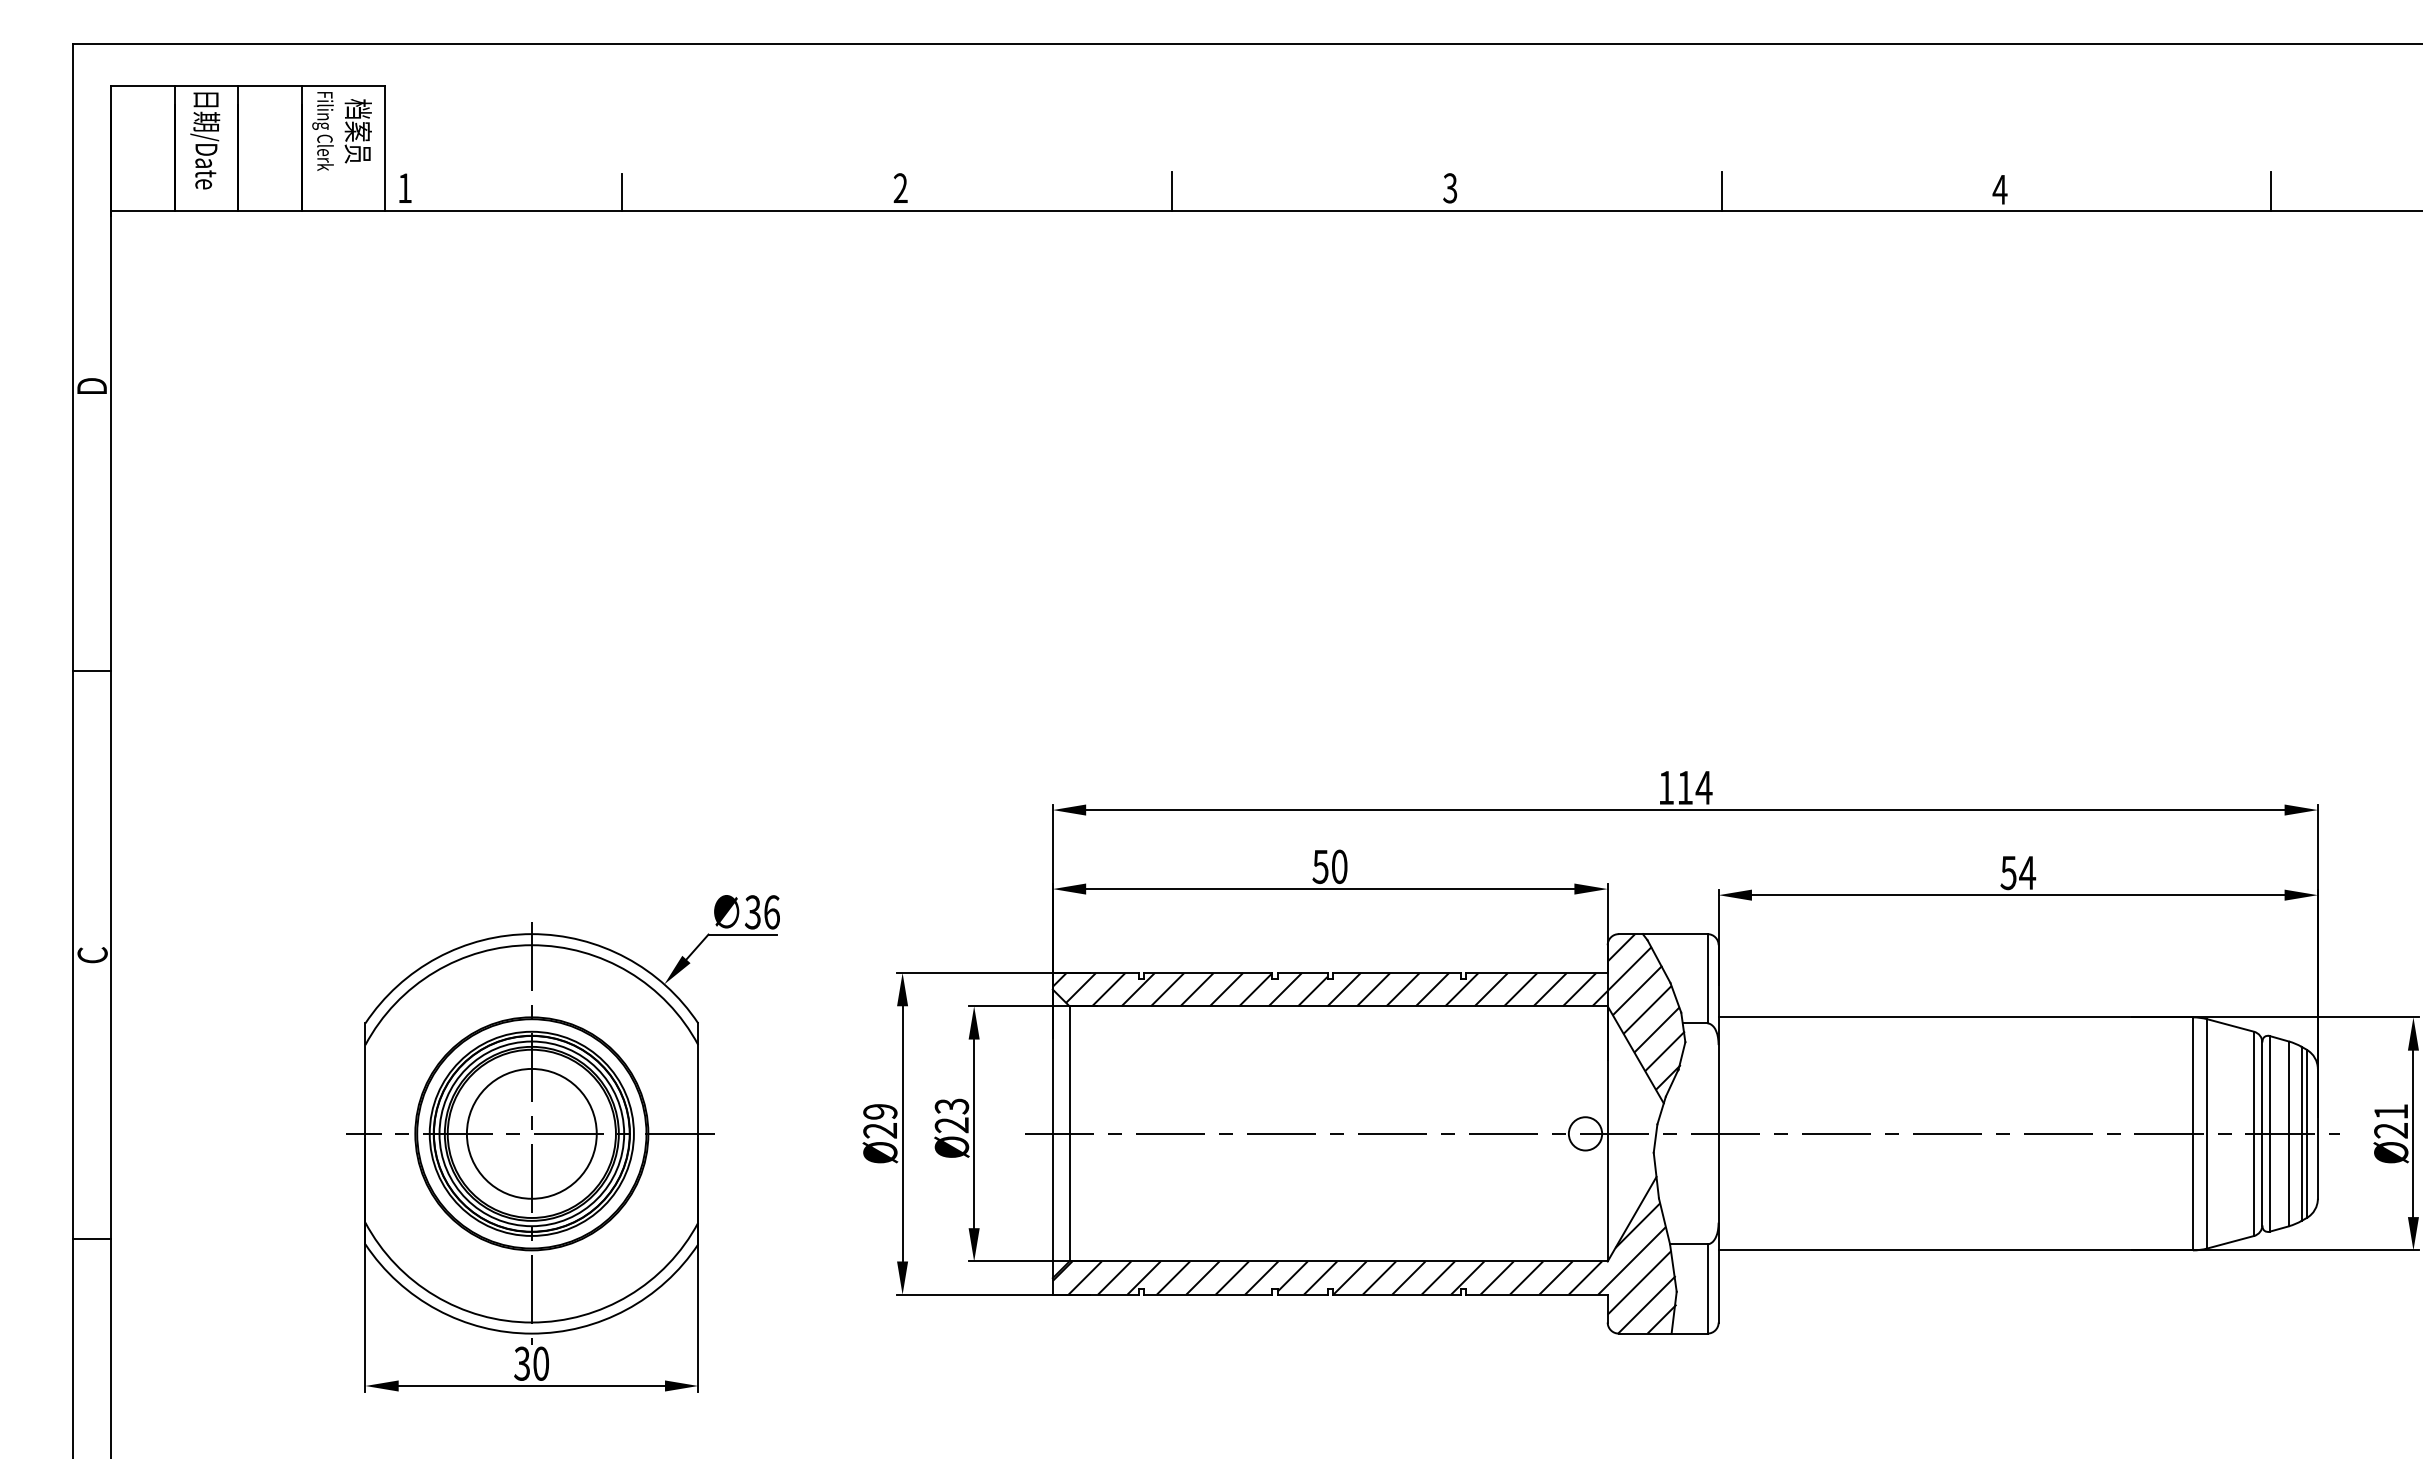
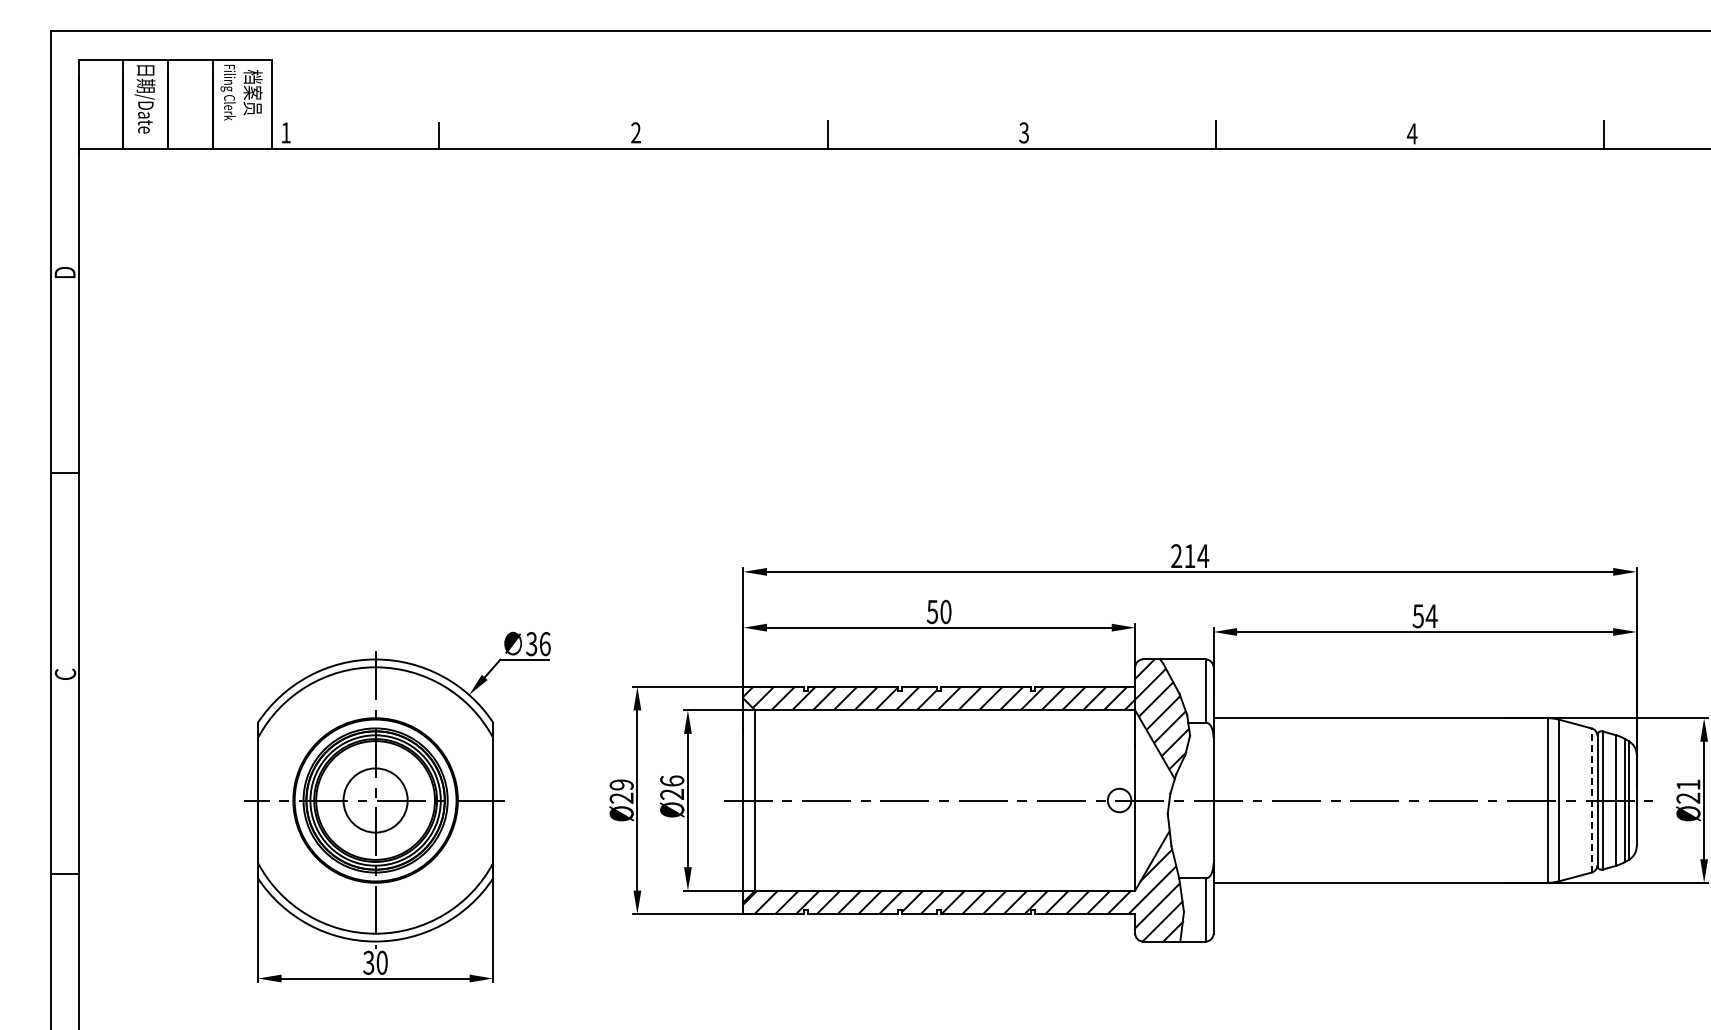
text: (1666, 786) -> (1176, 555), 114 -> 214
text: (952, 1105) -> (672, 780), Ø23 -> Ø26
circle: (531, 1133) -> (375, 800), size x0.7
line: (2253, 1133) -> (1591, 800), solid -> dashed

